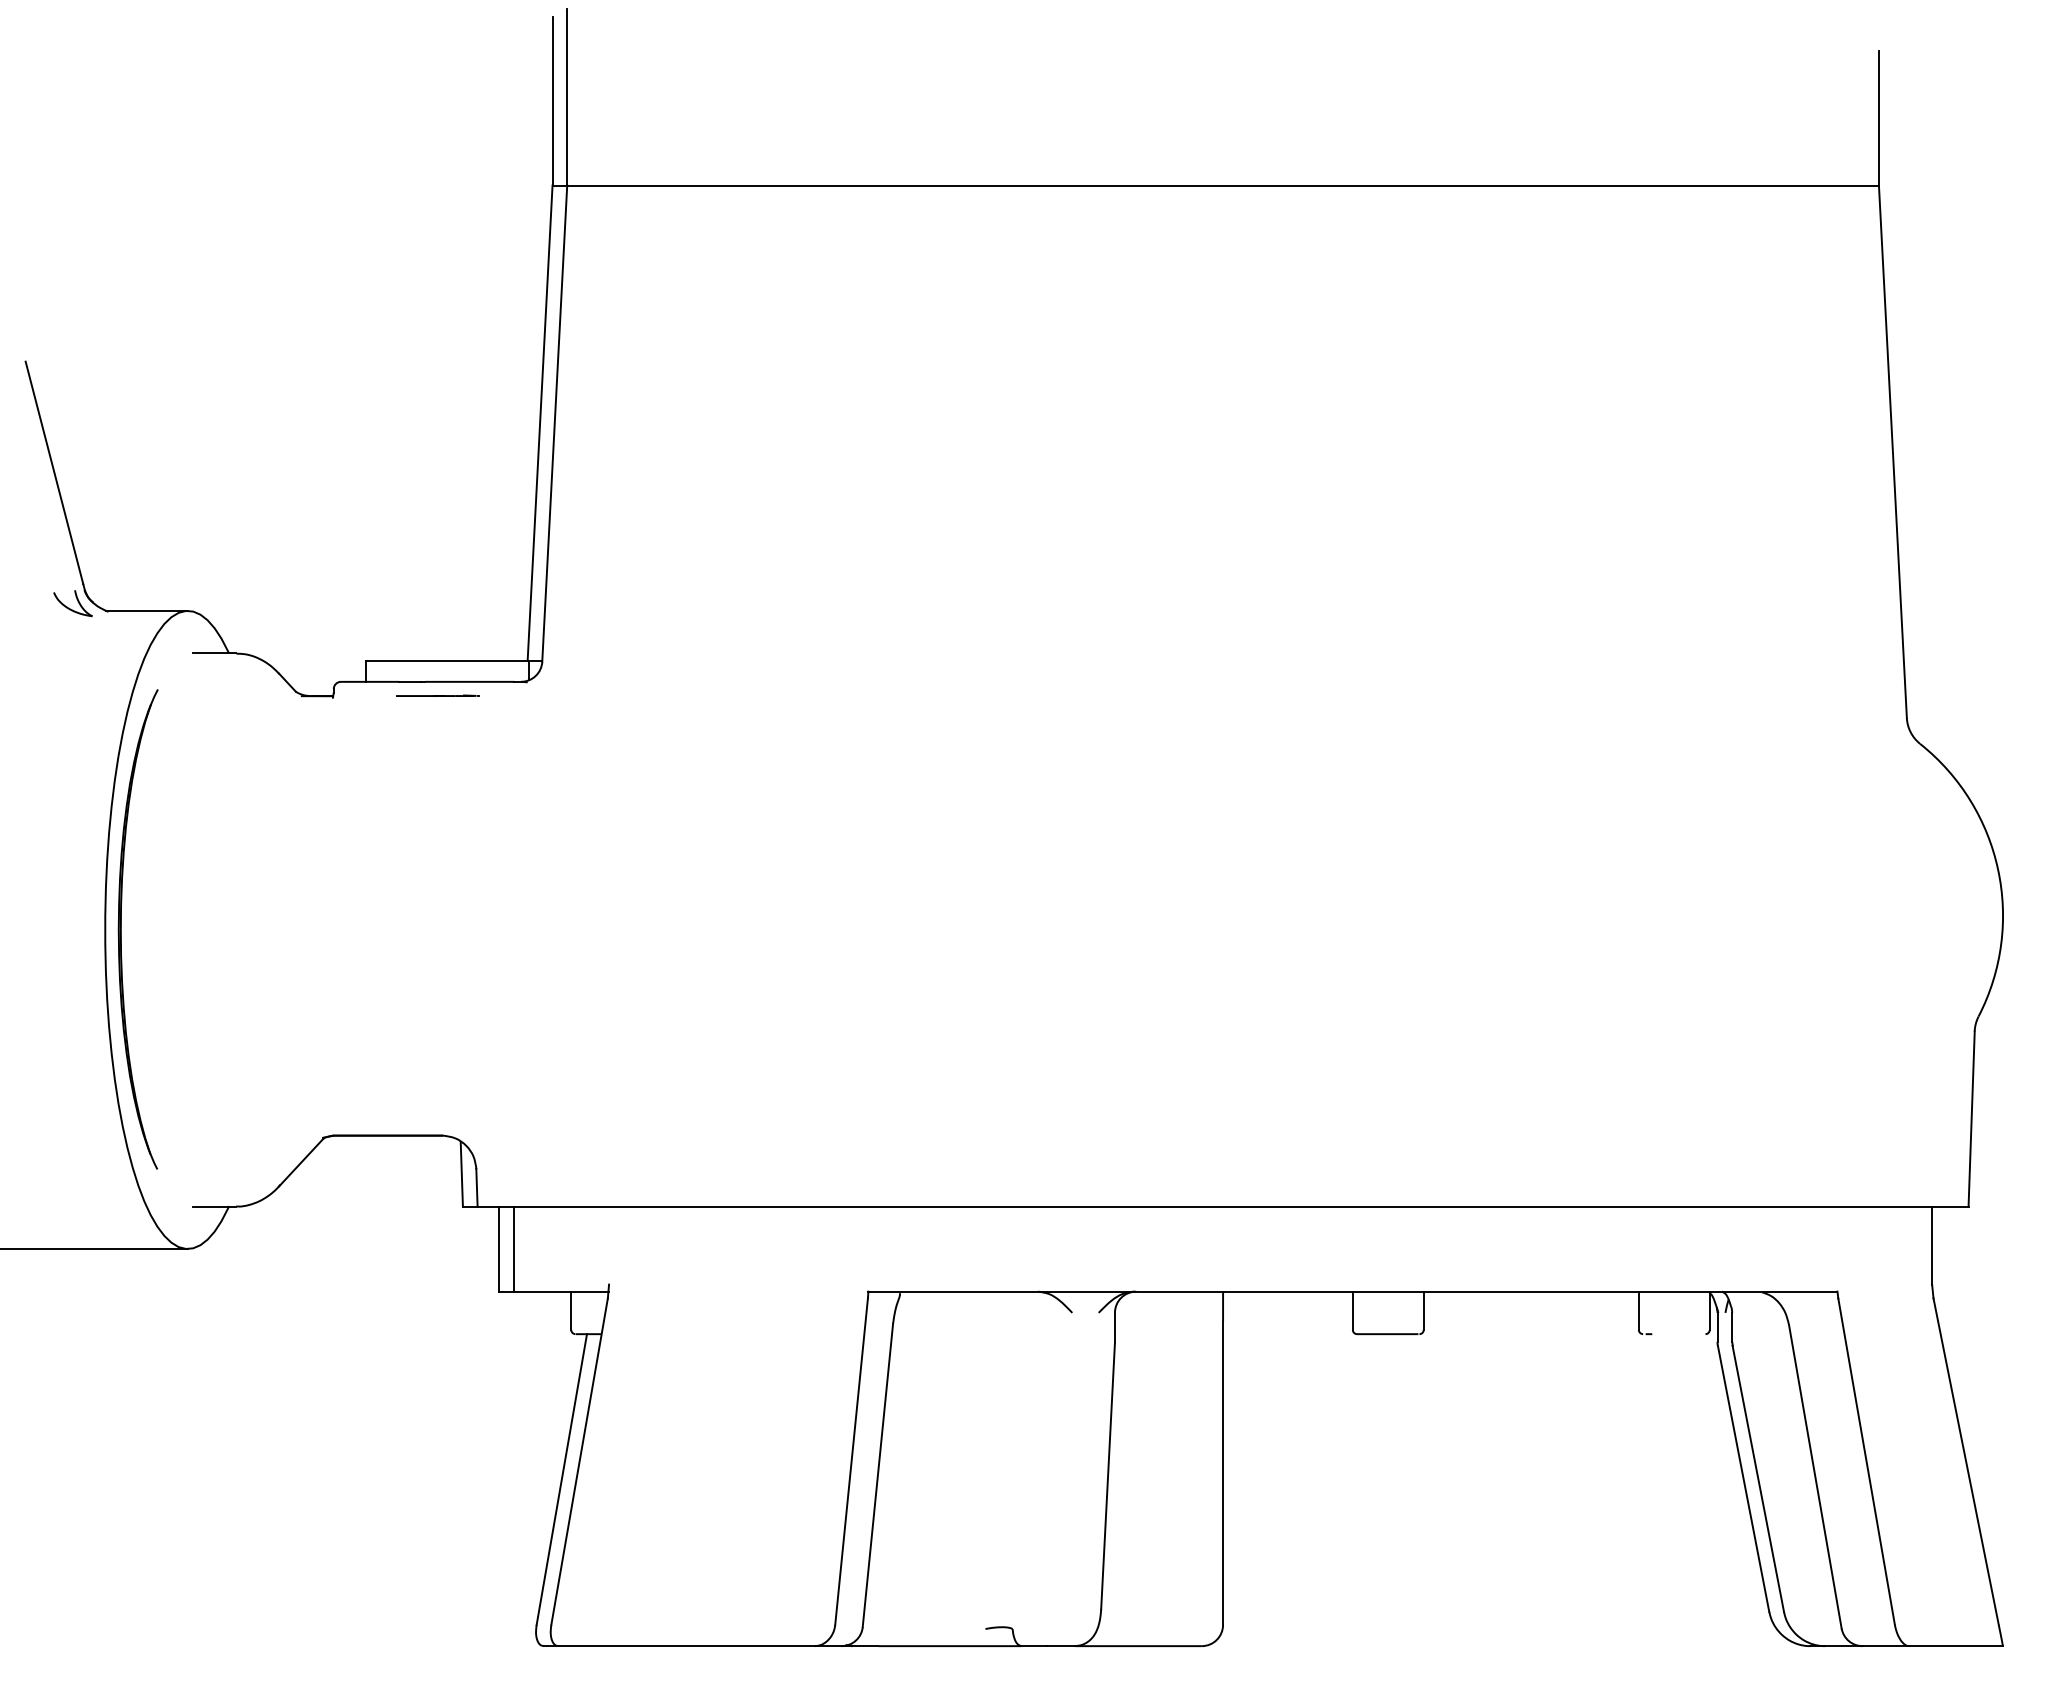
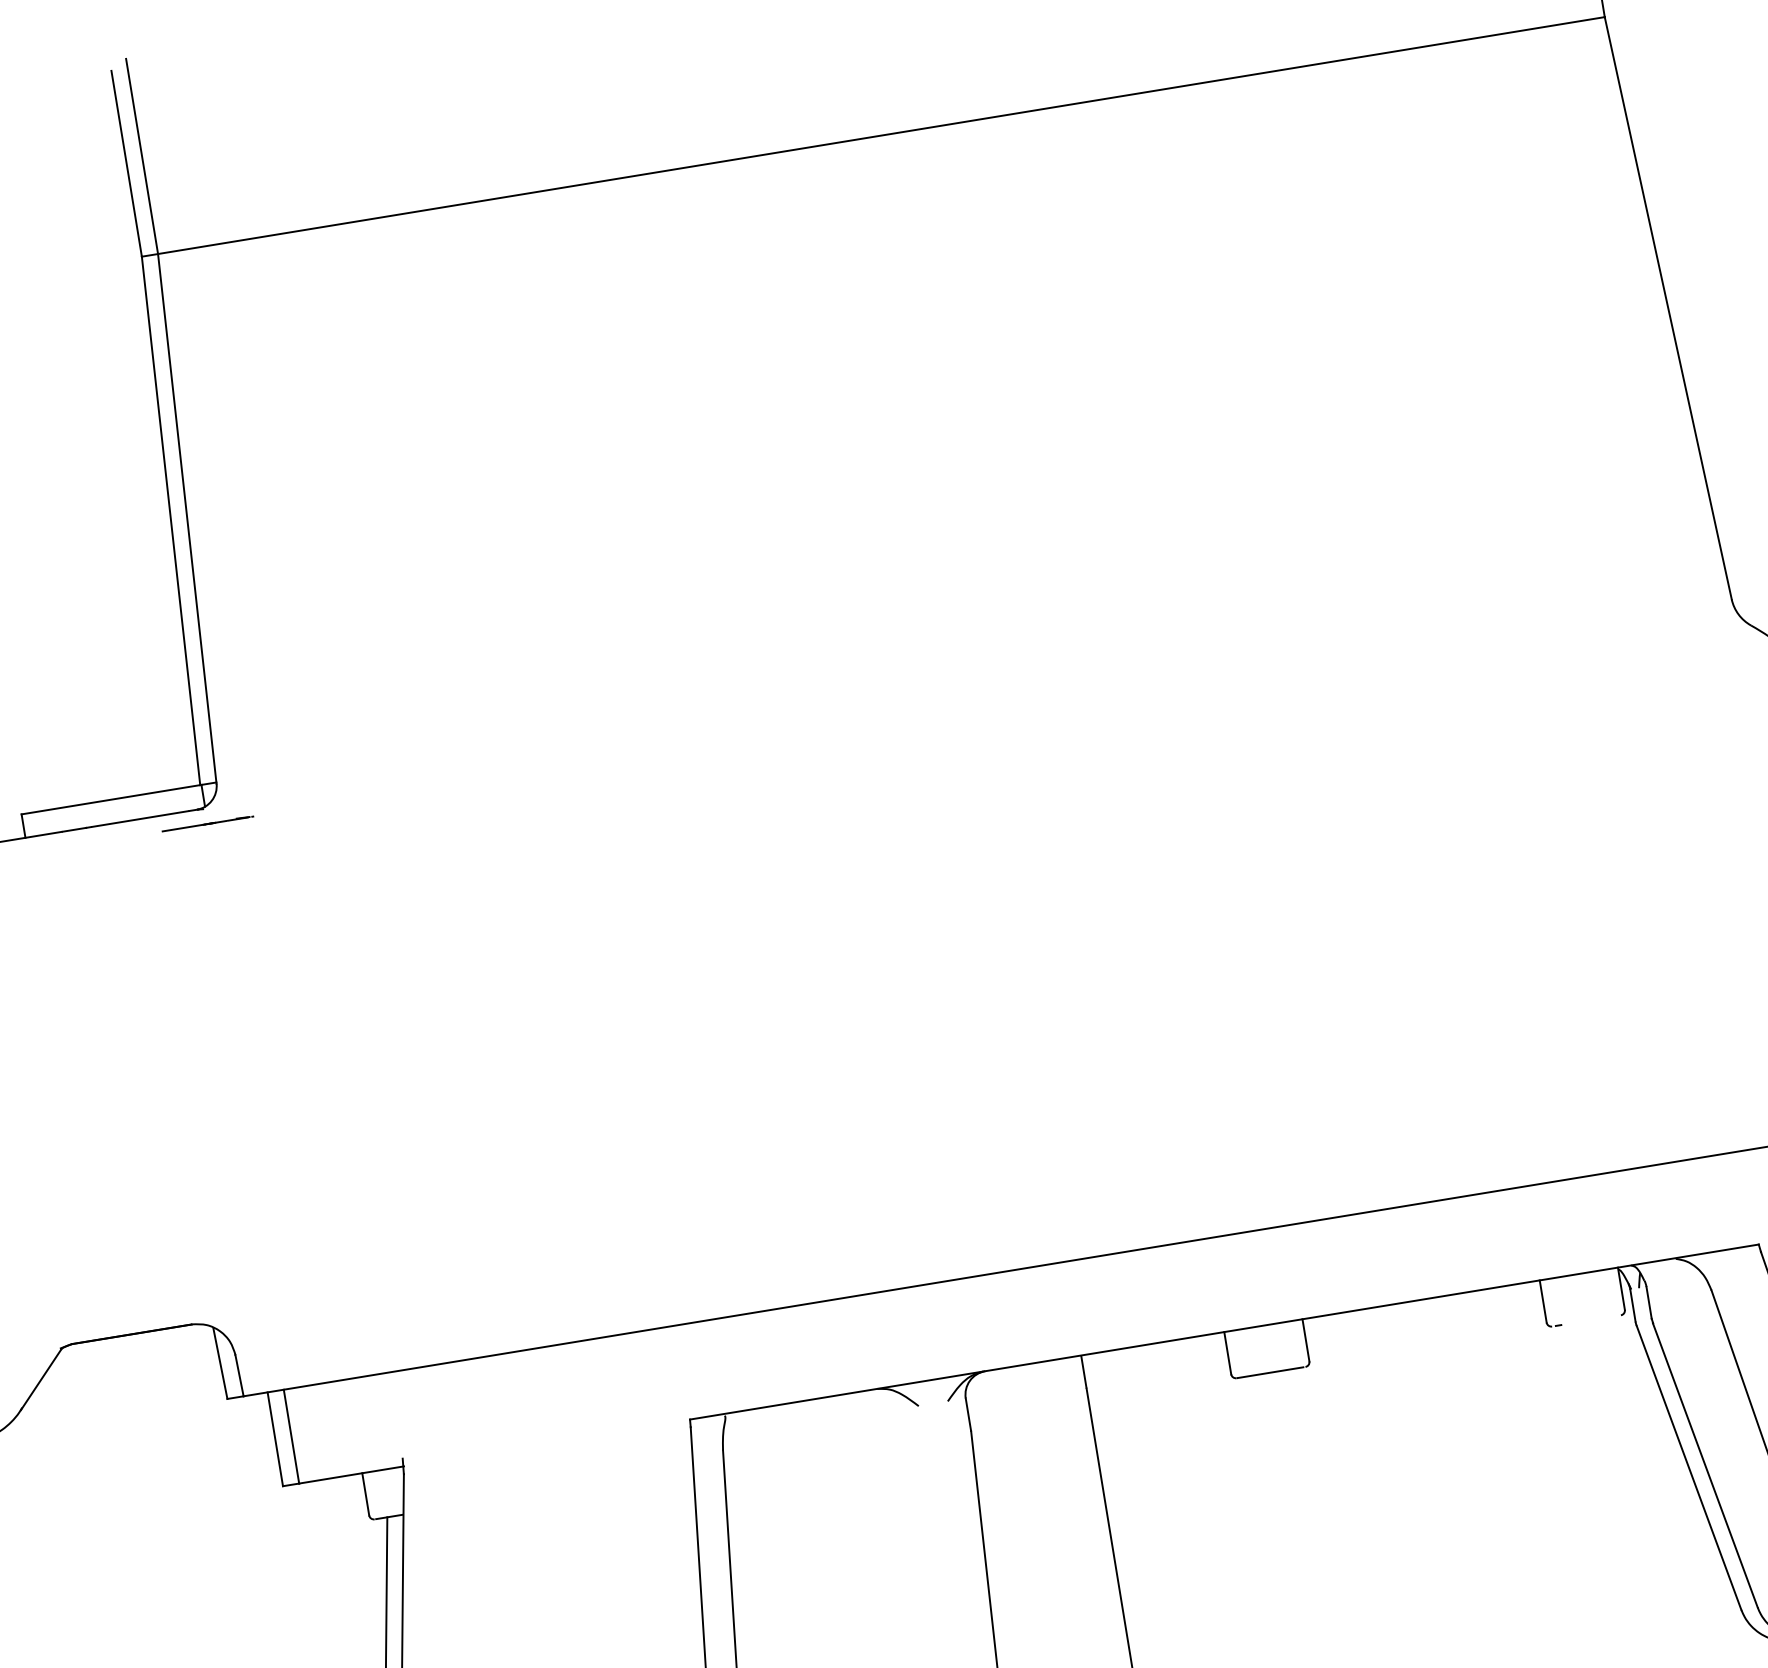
line: (437, 695) -> (207, 823), moved

